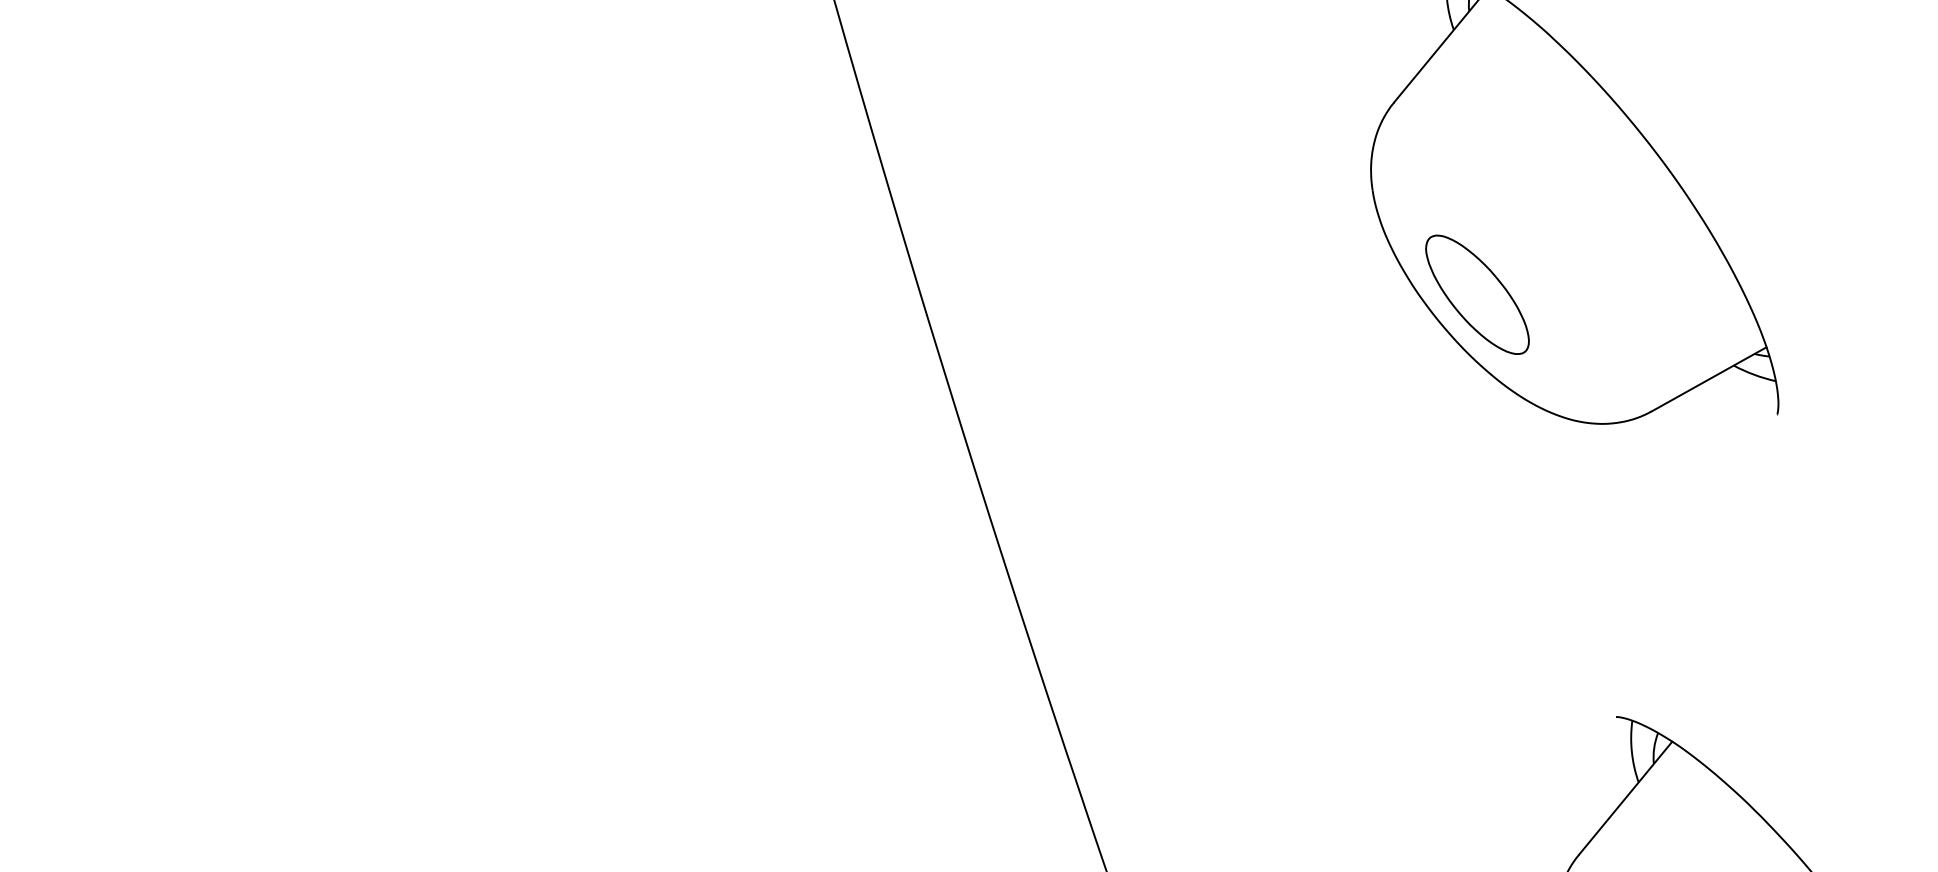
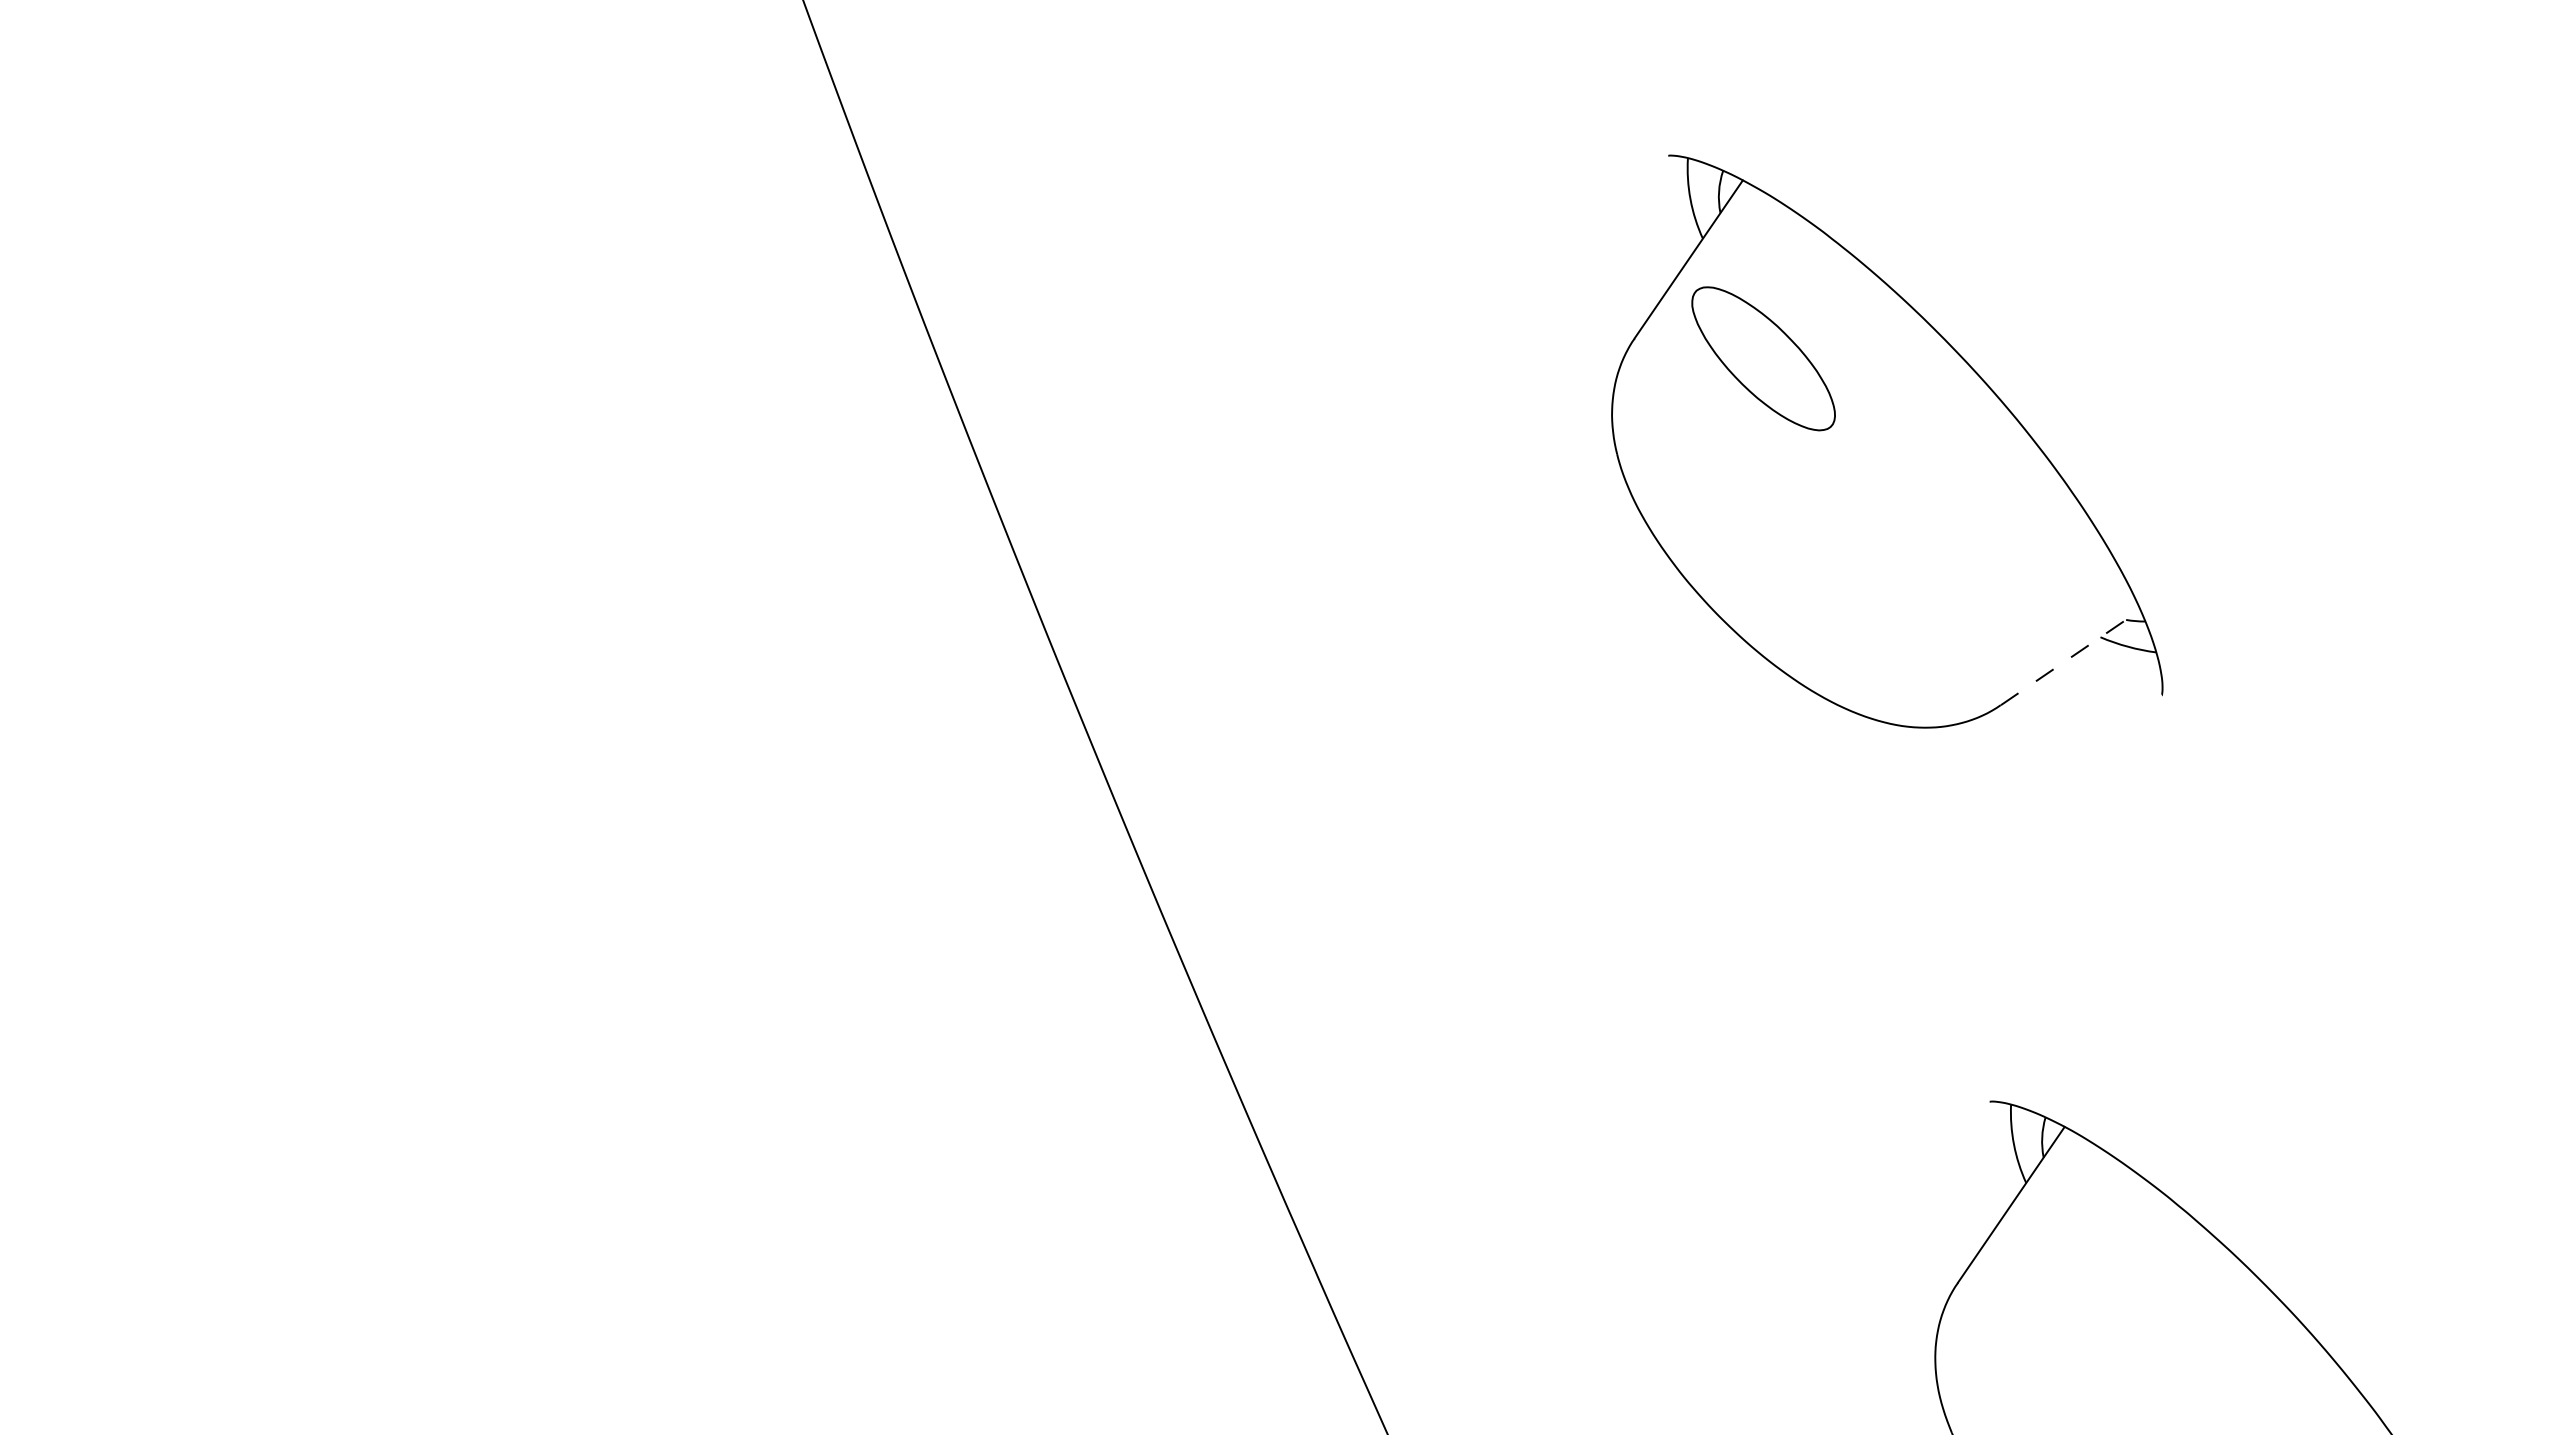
part: (1477, 294) -> (1763, 358), moved
line: (1709, 379) -> (2071, 657), solid -> dashed

